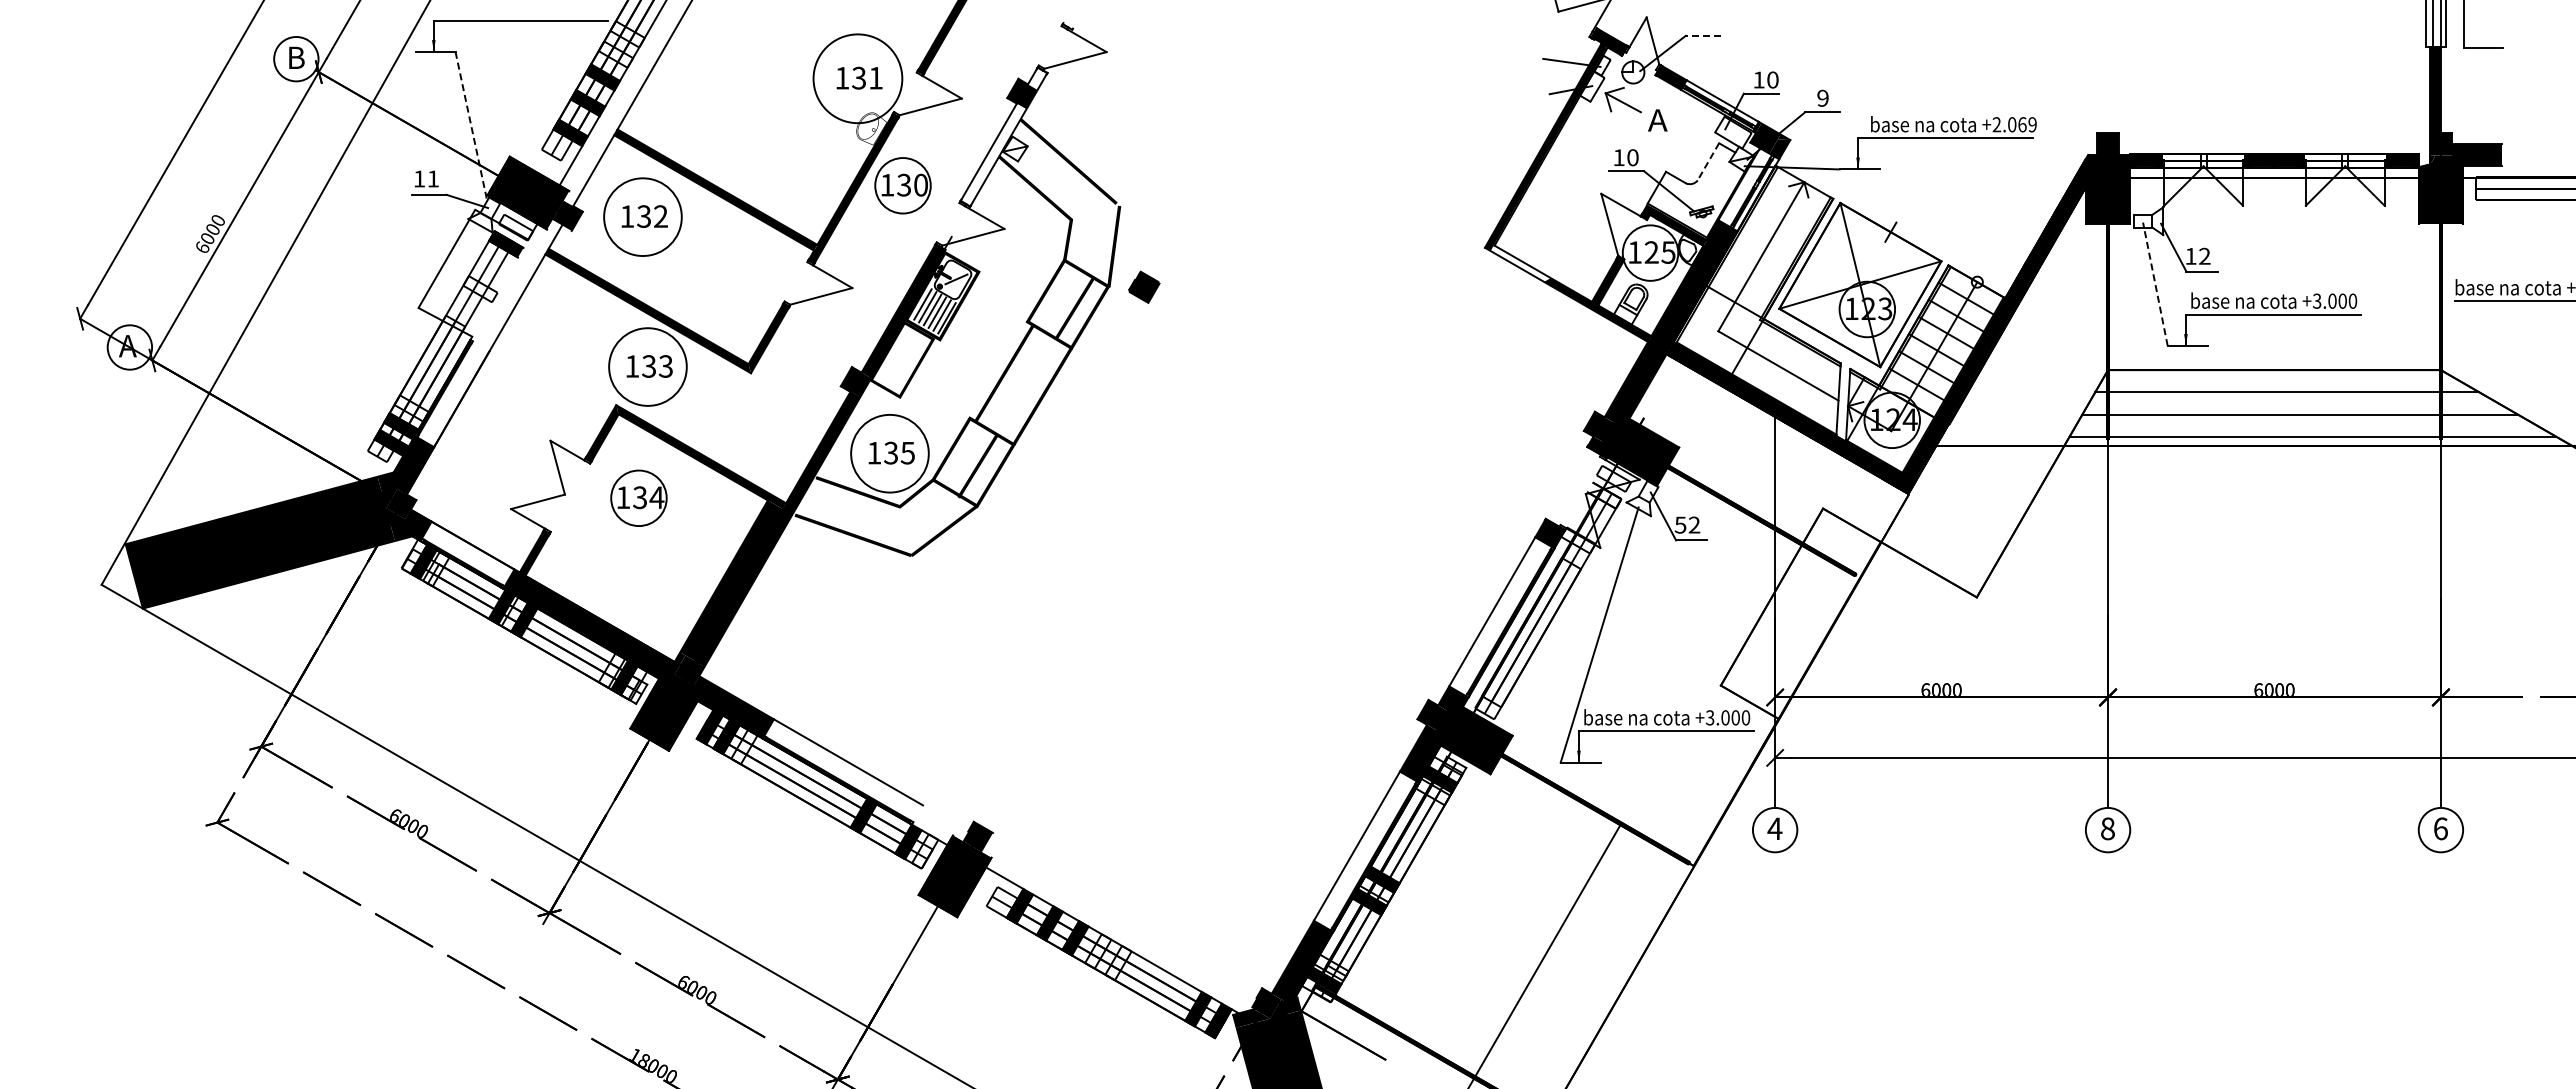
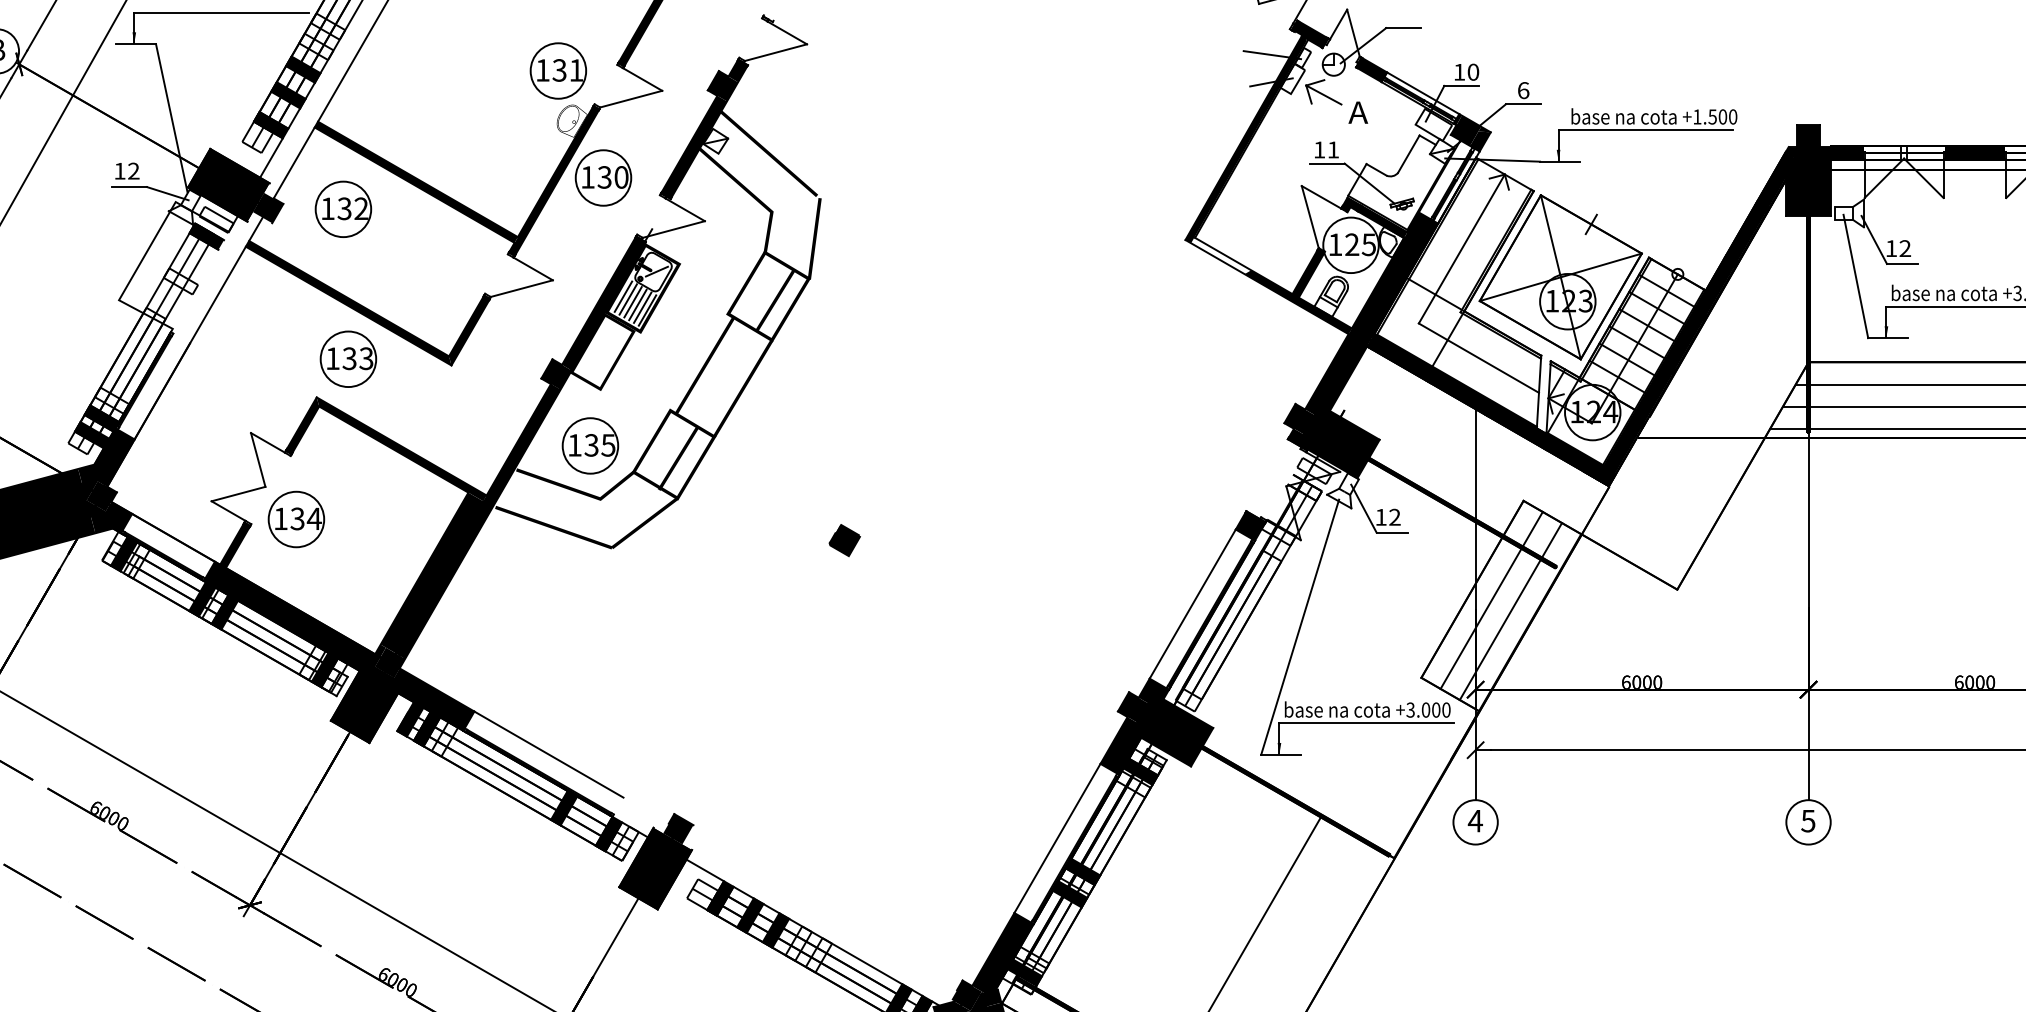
line: (1702, 35) -> (1402, 27), dashed -> solid
circle: (857, 78) -> (557, 70), size x0.62
fill: (1037, 78) -> (737, 70), added
text: (1822, 97) -> (1522, 89), 9 -> 6
text: (2014, 124) -> (1714, 116), +2.069 -> +1.500
line: (471, 125) -> (171, 117), dashed -> solid
fill: (993, 154) -> (693, 146), added
text: (1632, 157) -> (1332, 149), 10 -> 11
line: (1708, 161) -> (1408, 153), dashed -> solid
text: (433, 178) -> (133, 170), 11 -> 12
circle: (642, 216) -> (342, 208), size x0.71
line: (2155, 284) -> (1855, 276), dashed -> solid
part: (1144, 286) -> (844, 539), moved
circle: (647, 366) -> (347, 358), size x0.71
circle: (889, 453) -> (589, 445), size x0.71
part: (638, 497) -> (295, 518), moved
text: (1680, 524) -> (1380, 516), 52 -> 12
line: (1791, 607) -> (1491, 599), added
line: (1810, 618) -> (1510, 610), added
text: (2107, 828) -> (1807, 820), 8 -> 5

